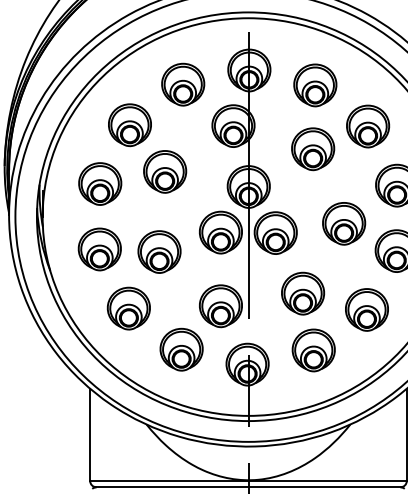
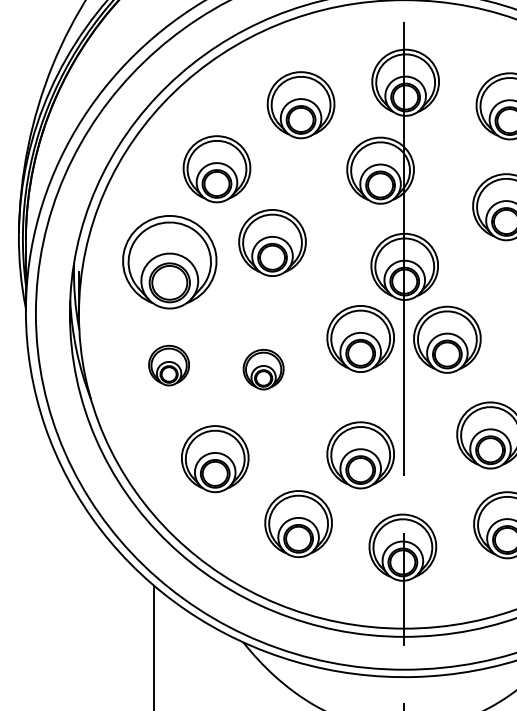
part: (100, 183) -> (170, 261), size x1.4
part: (99, 249) -> (168, 365), size x0.6
part: (159, 251) -> (263, 368), size x0.6

